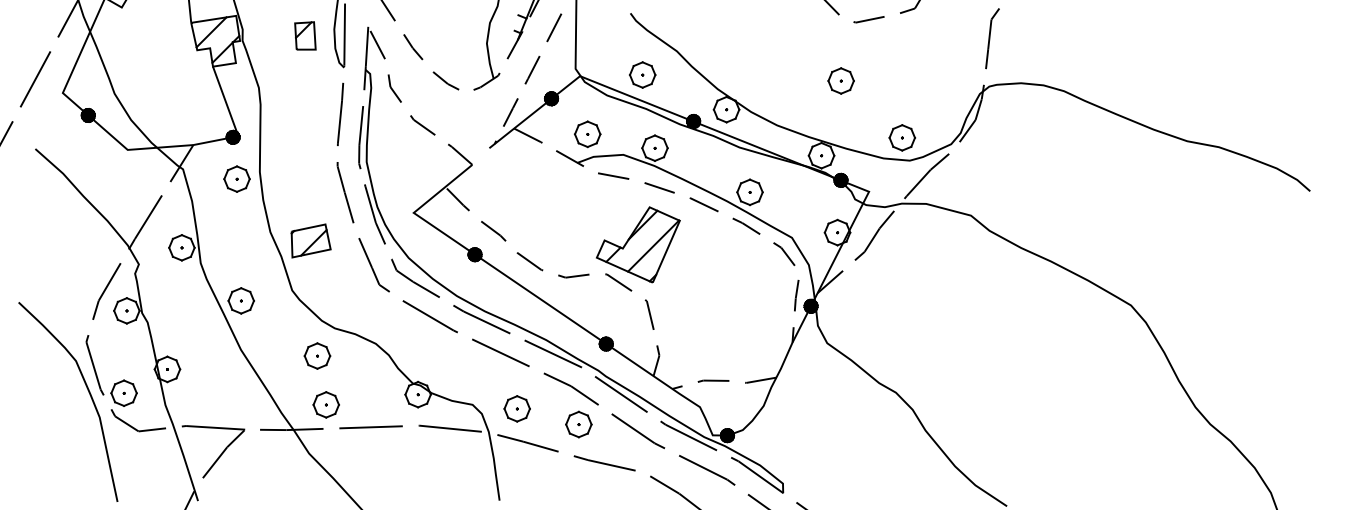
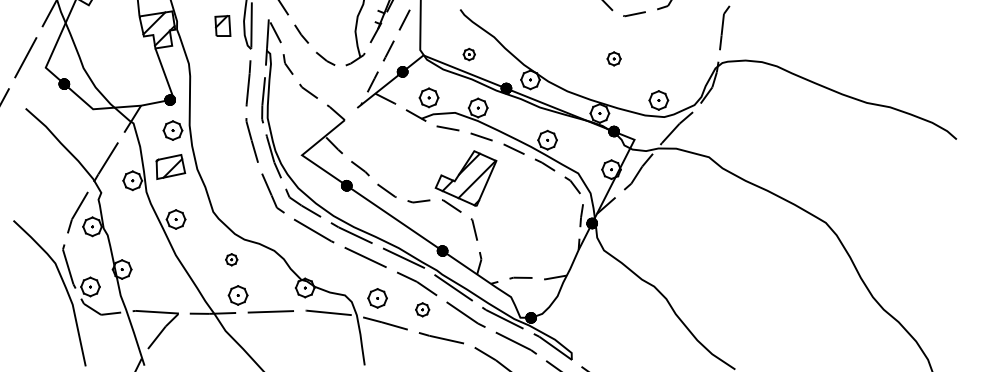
part: (642, 74) -> (469, 54), size x0.6
part: (840, 80) -> (613, 58), size x0.7
part: (310, 240) -> (170, 166), moved
part: (317, 355) -> (231, 259), size x0.6
part: (578, 424) -> (422, 309), size x0.7

